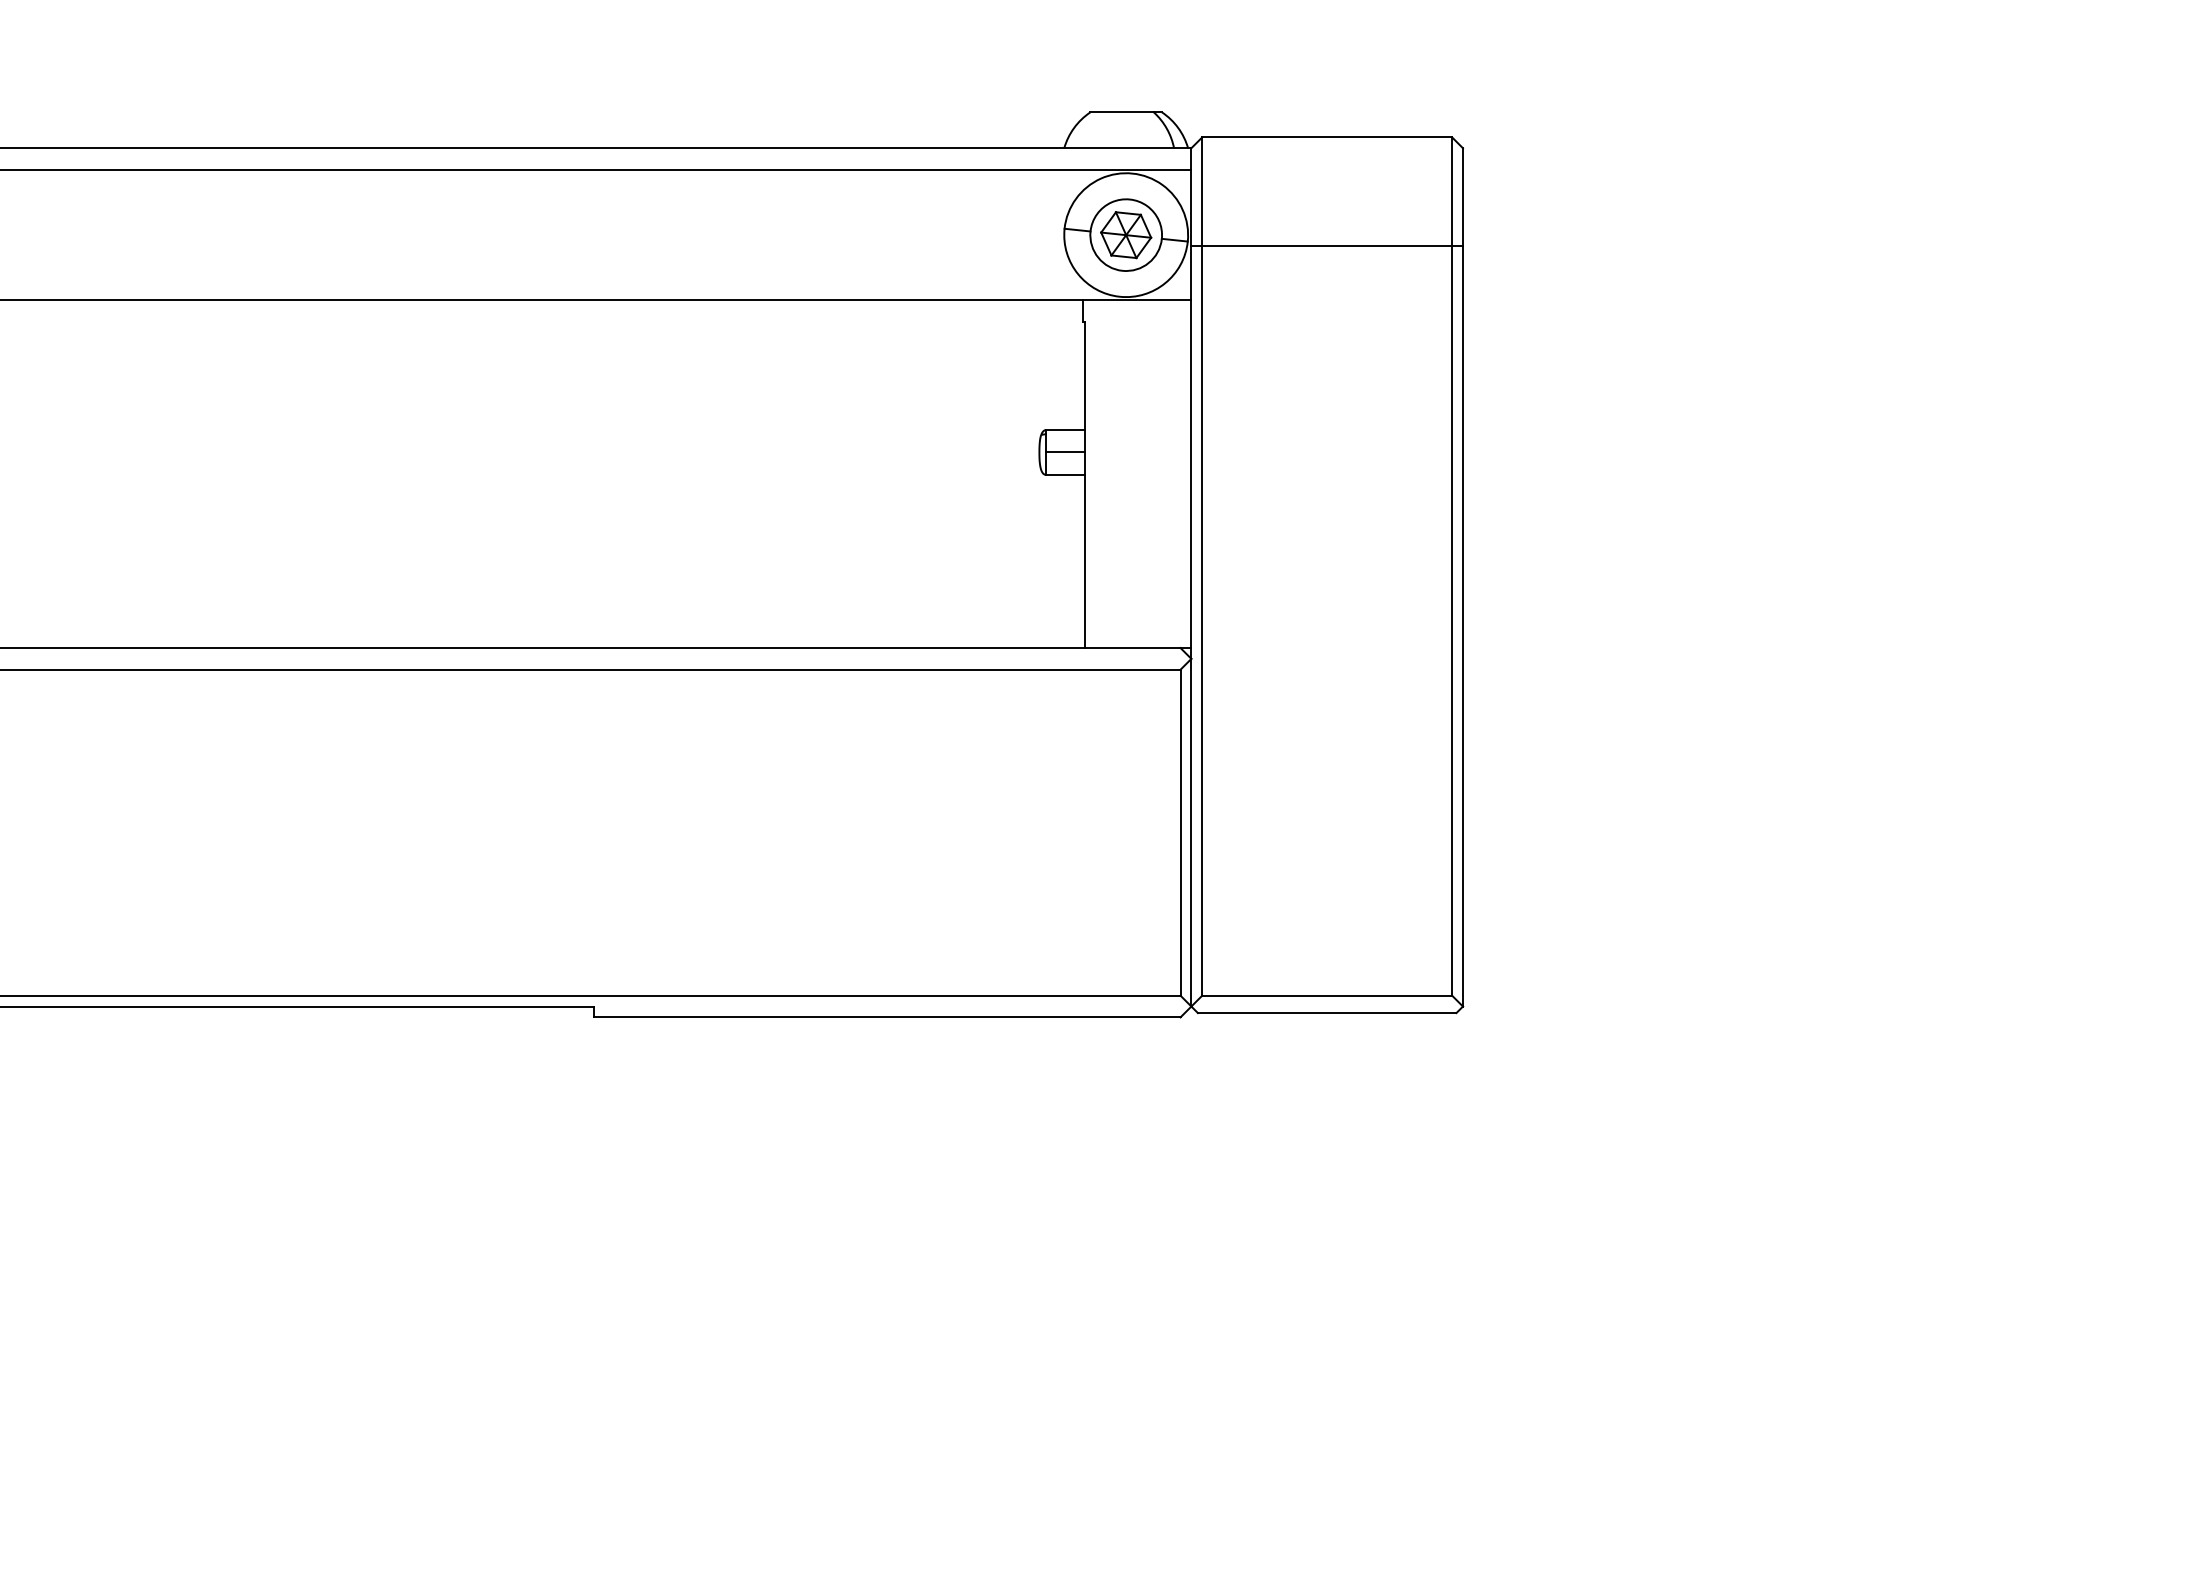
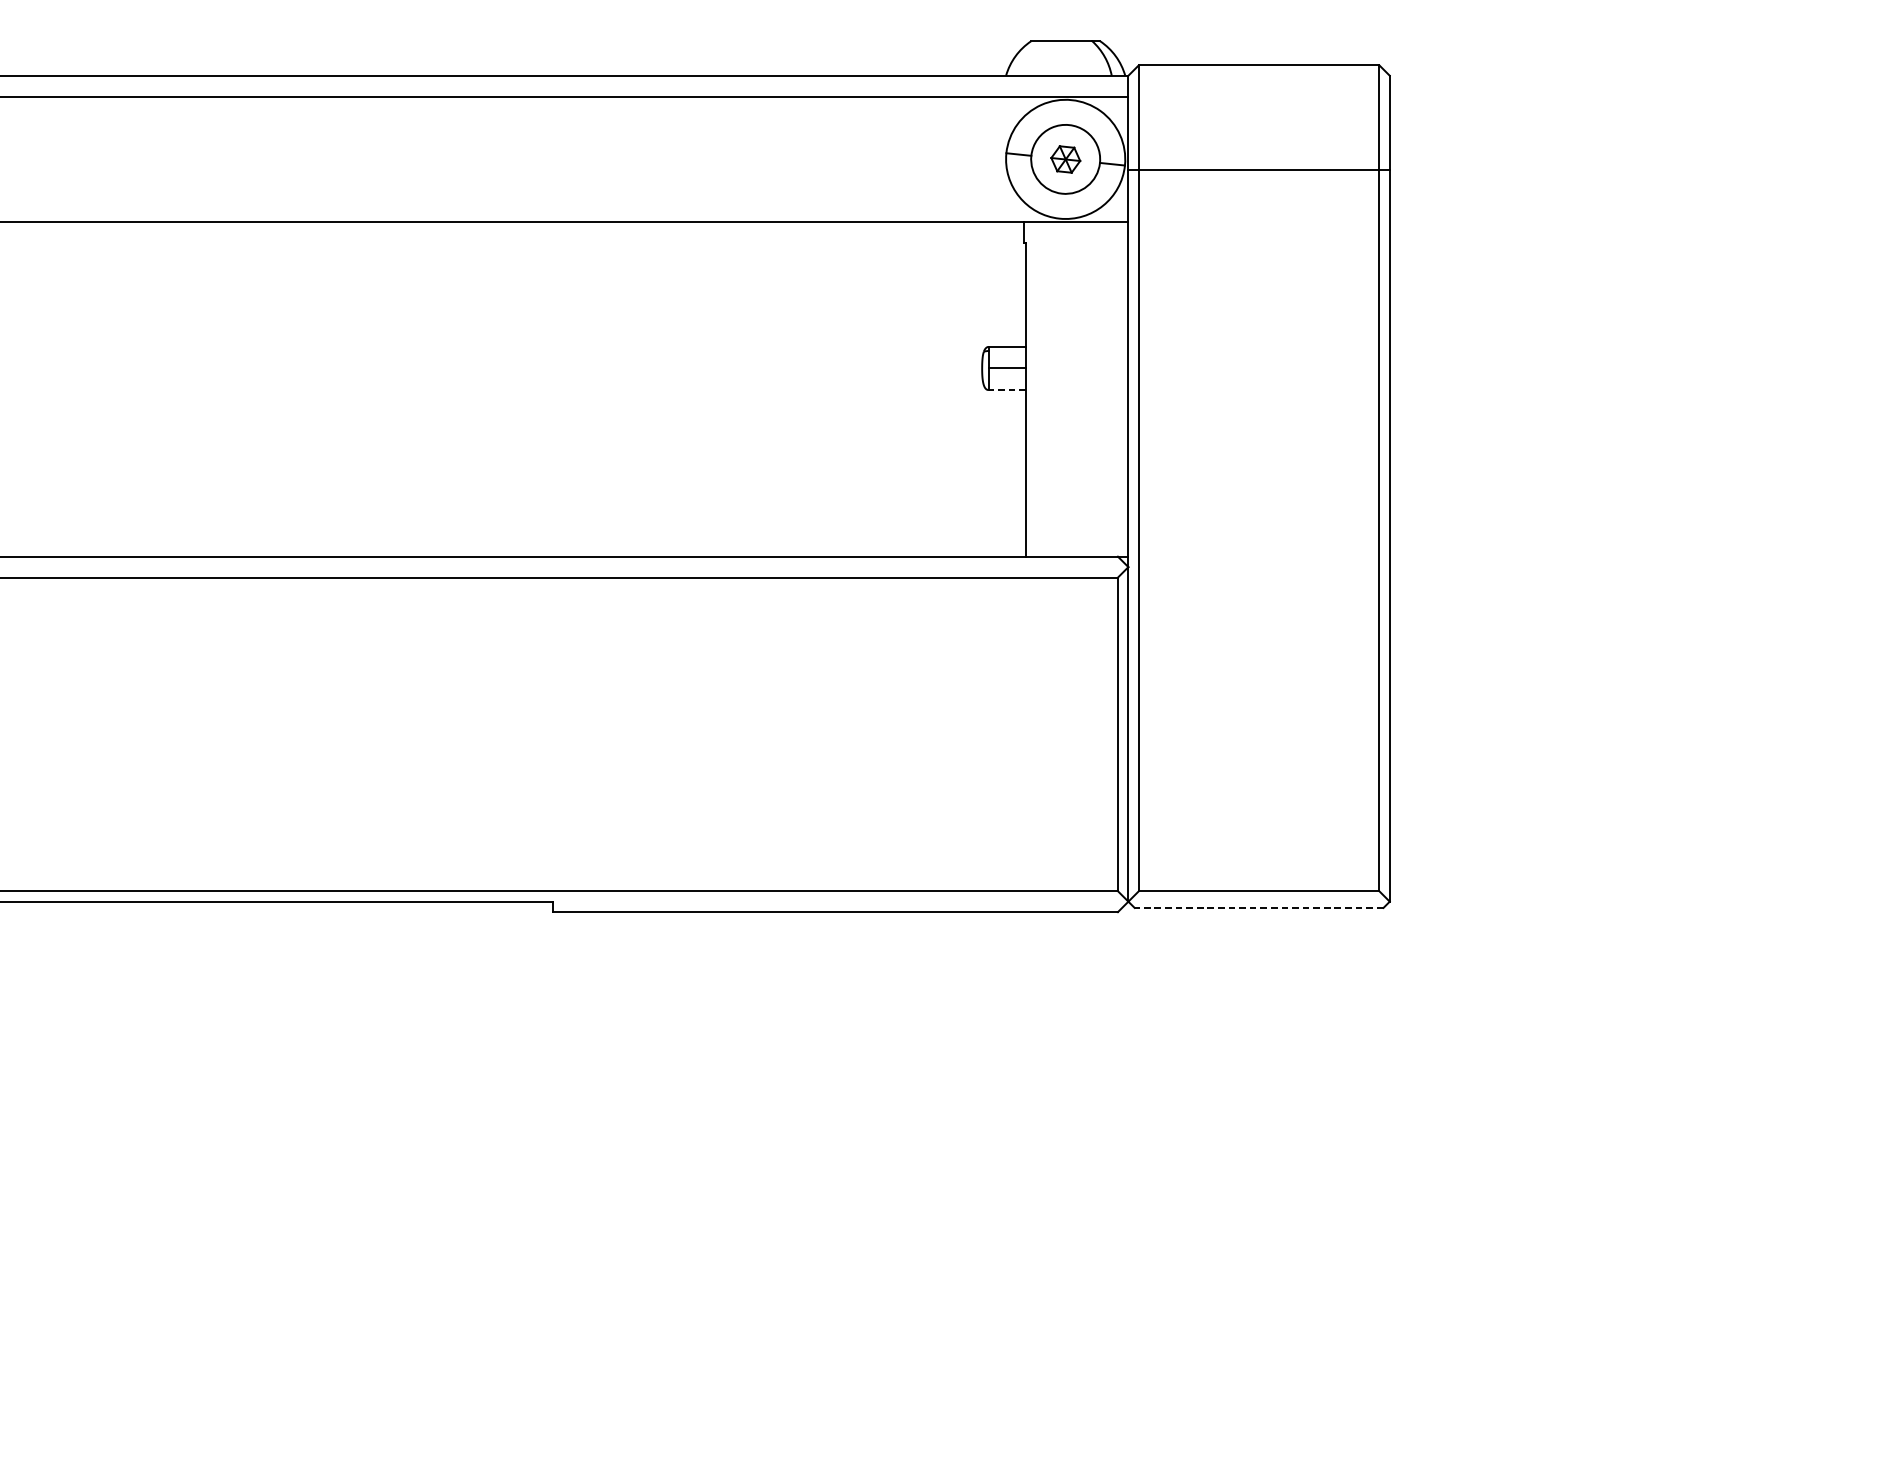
part: (1126, 235) -> (1065, 159), size x0.6
line: (1064, 474) -> (1006, 389), solid -> dashed
line: (1326, 1013) -> (1258, 908), solid -> dashed

